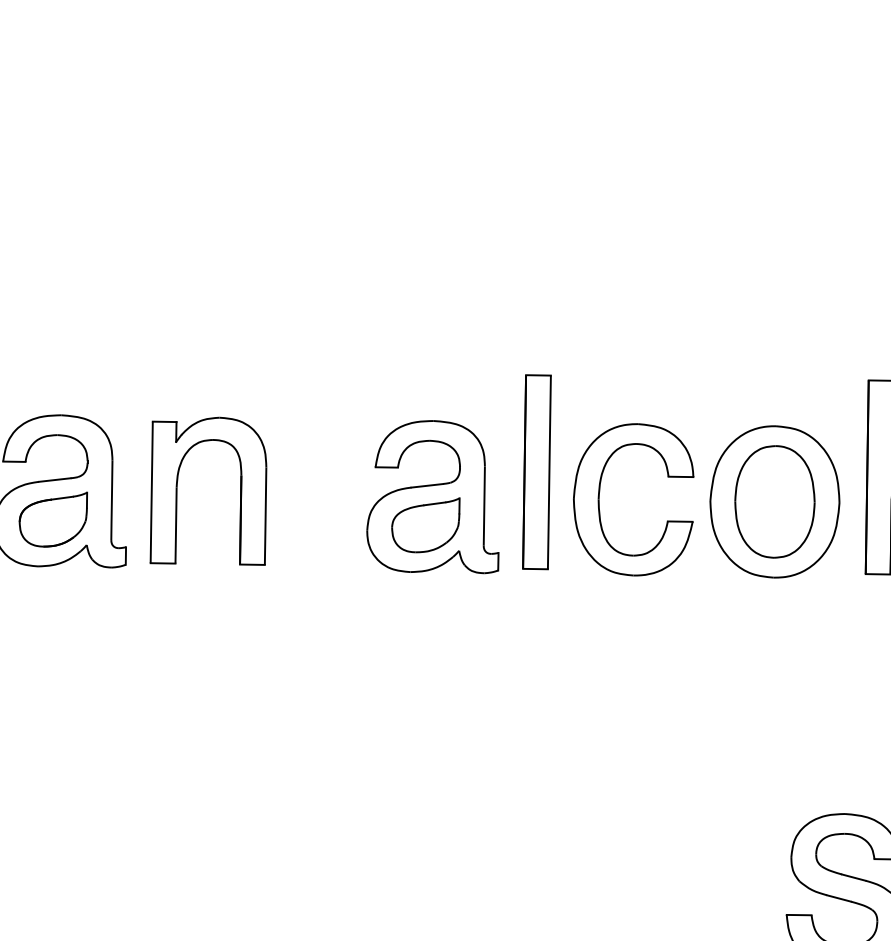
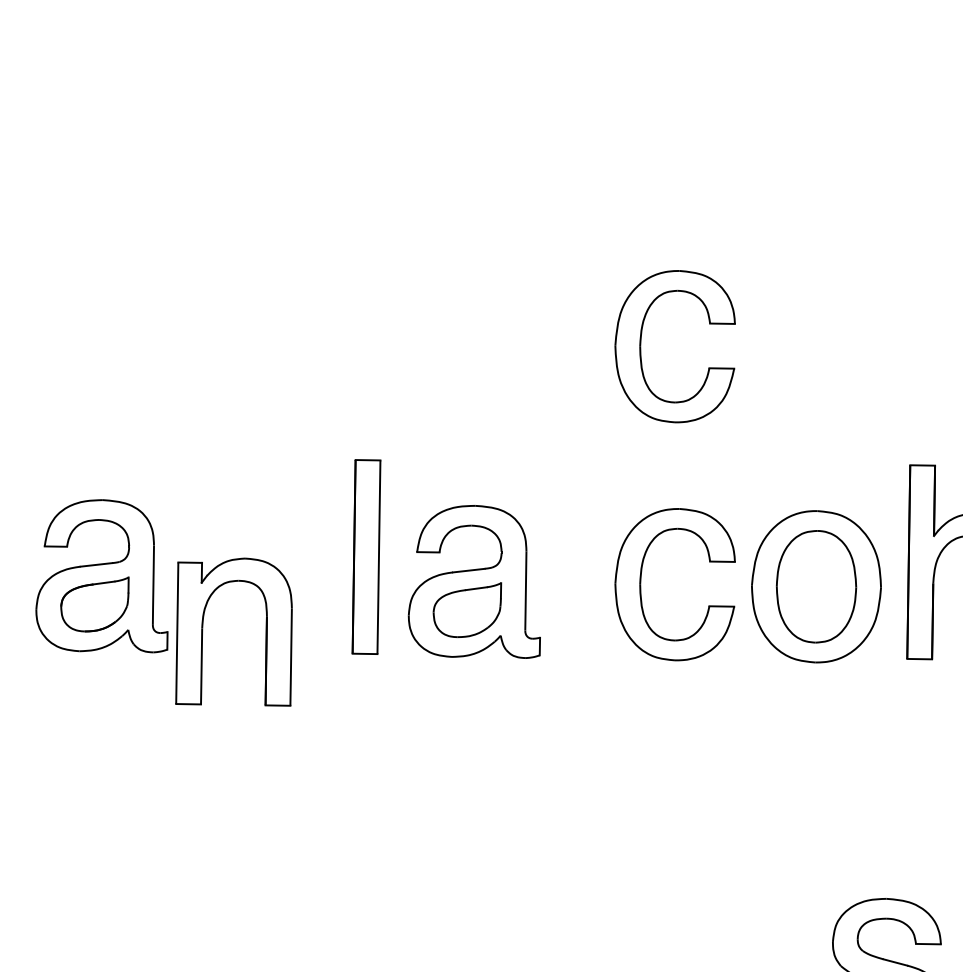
part: (599, 261) -> (641, 346), added
part: (536, 471) -> (366, 556), moved
part: (177, 489) -> (203, 630), moved

